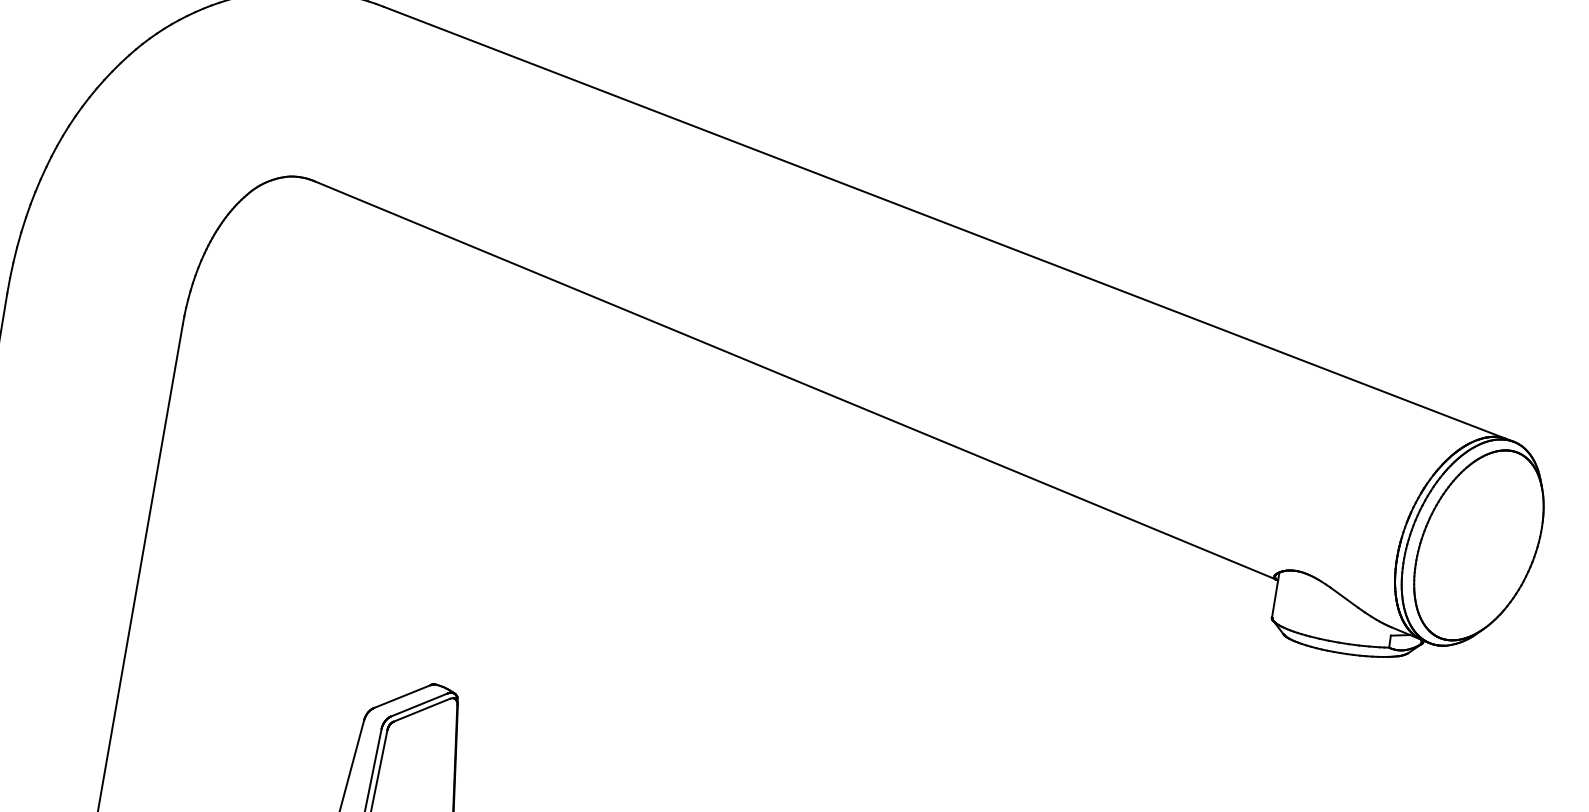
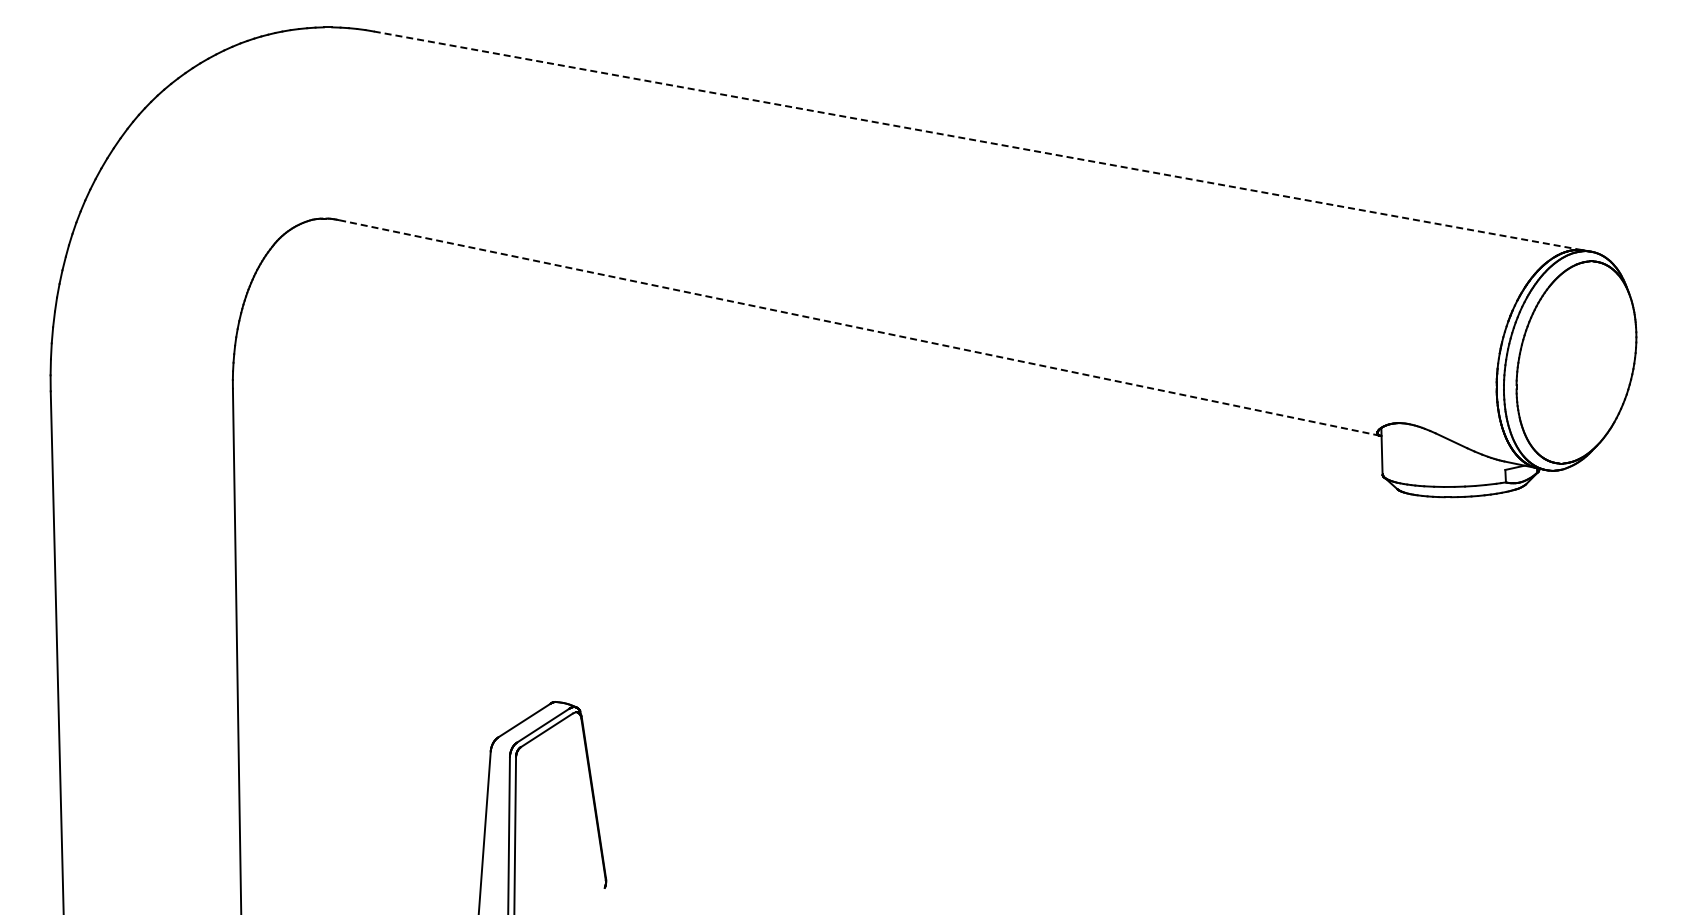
line: (944, 222) -> (978, 140), solid -> dashed
line: (796, 380) -> (859, 327), solid -> dashed

